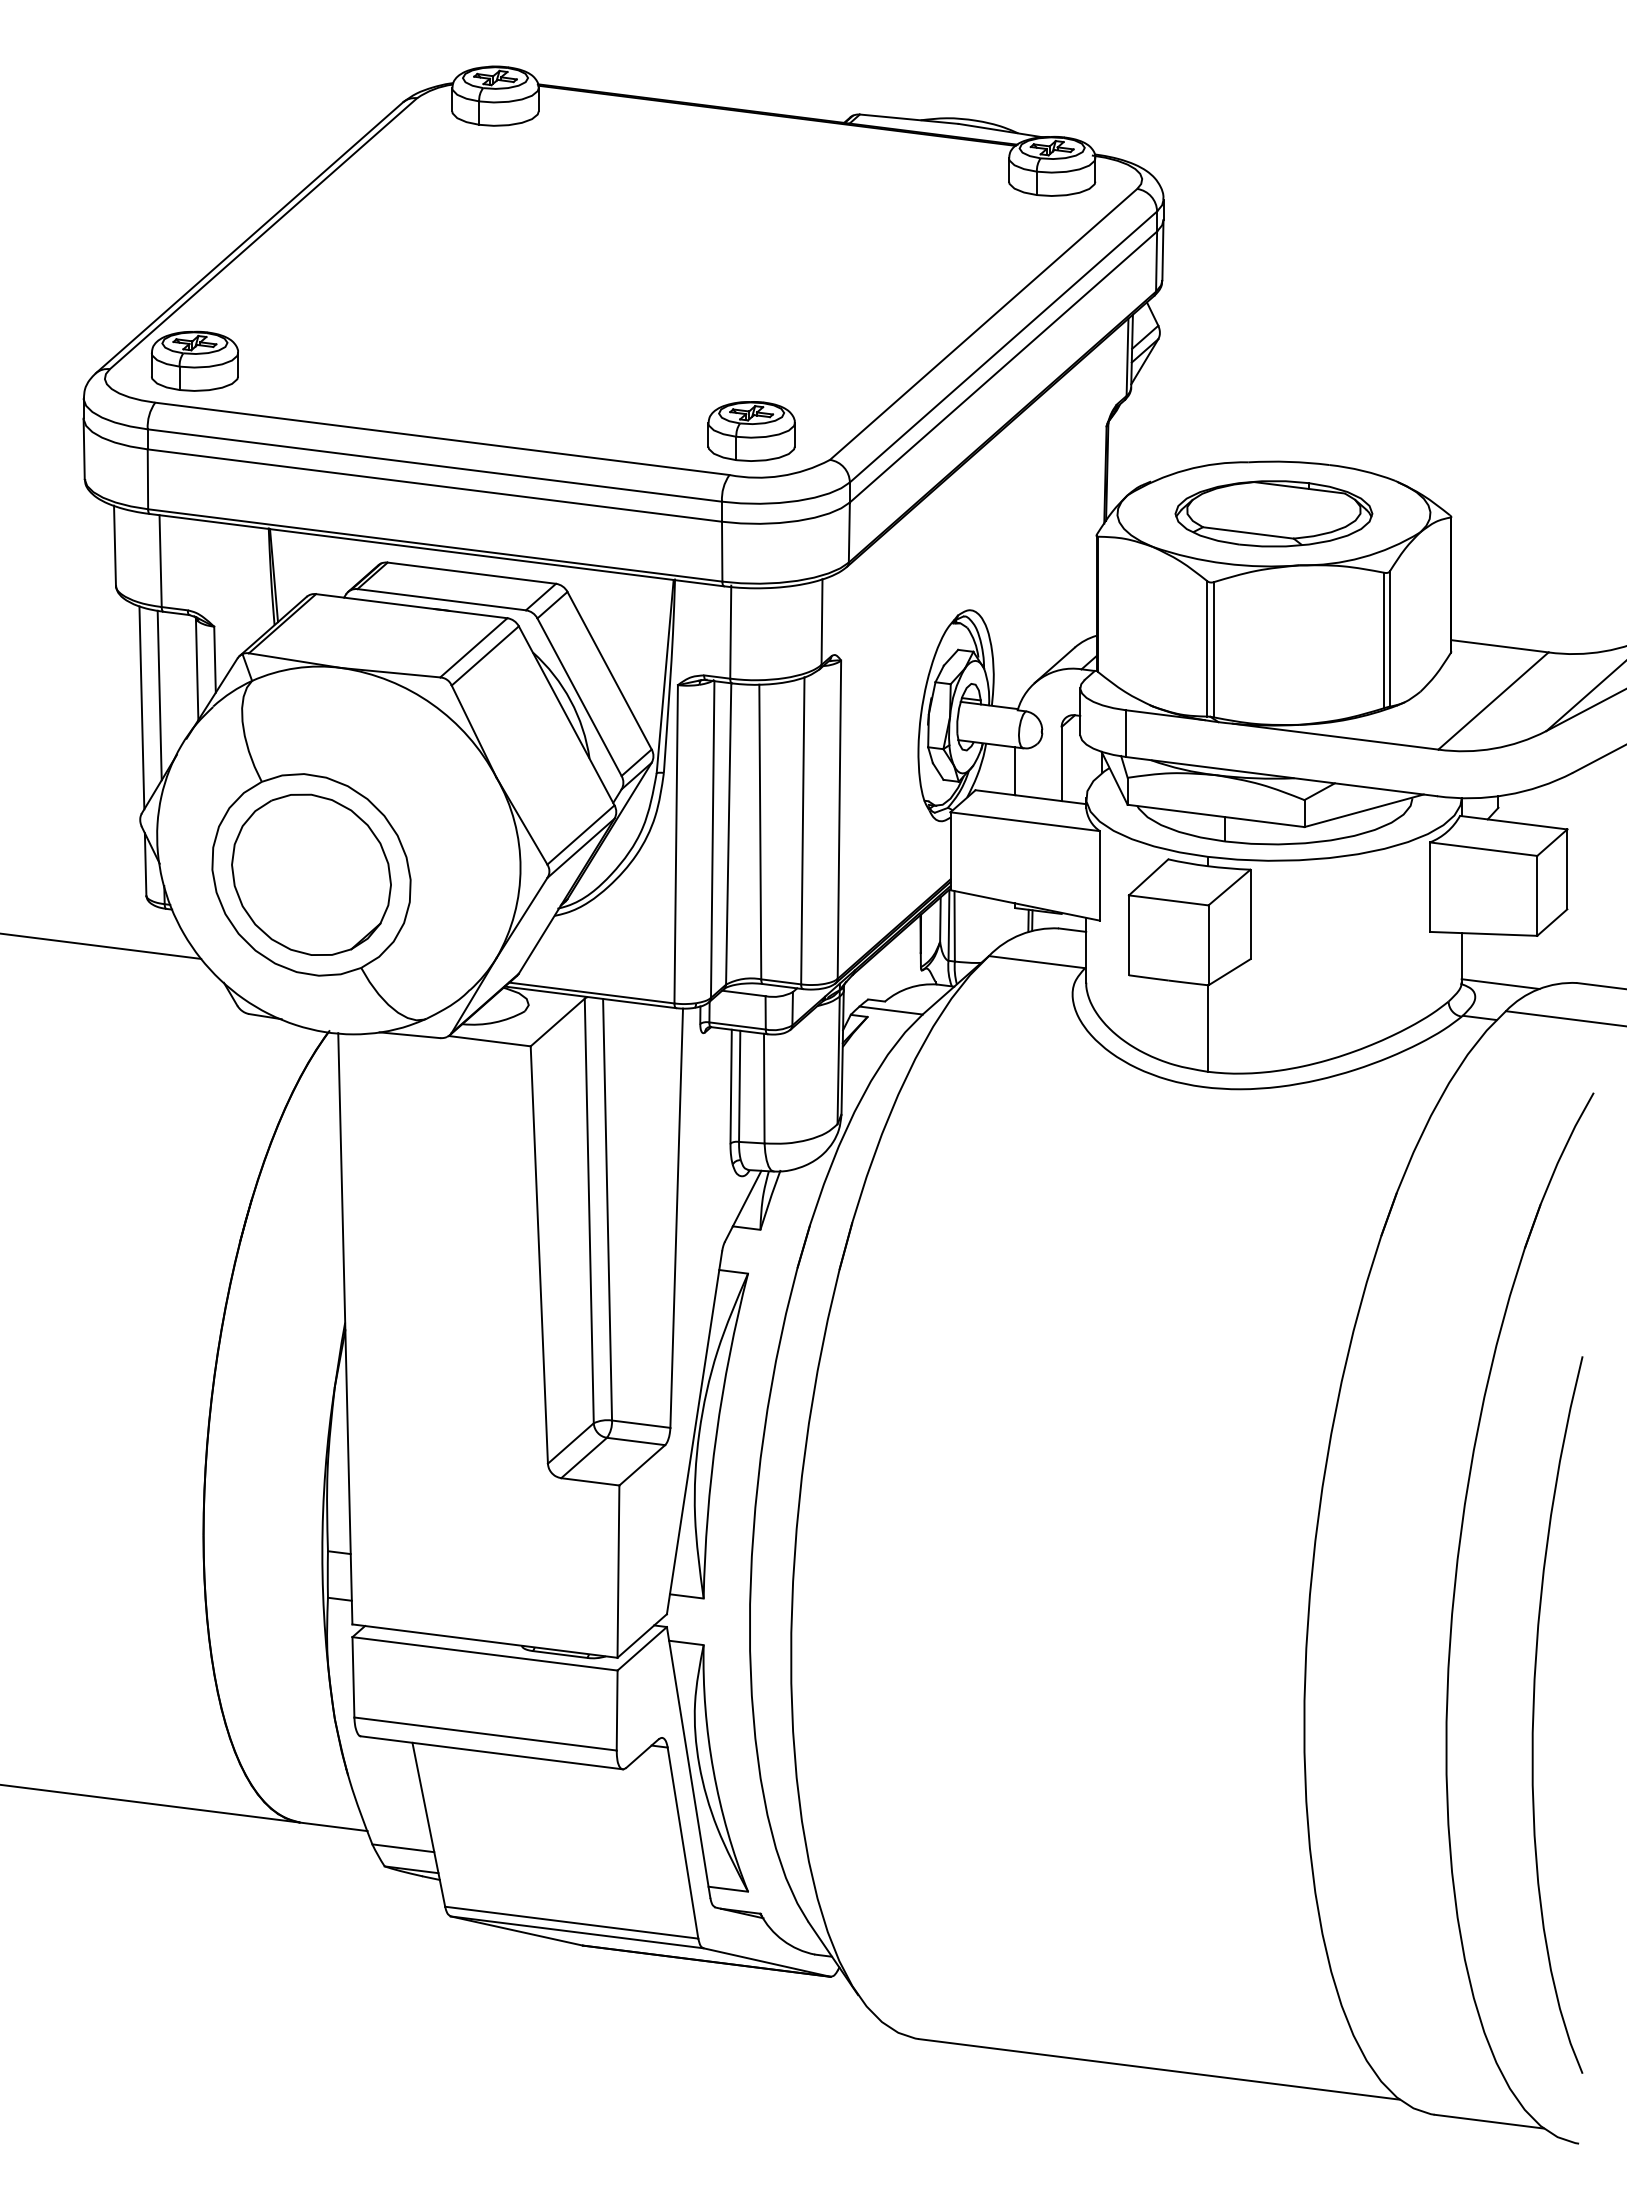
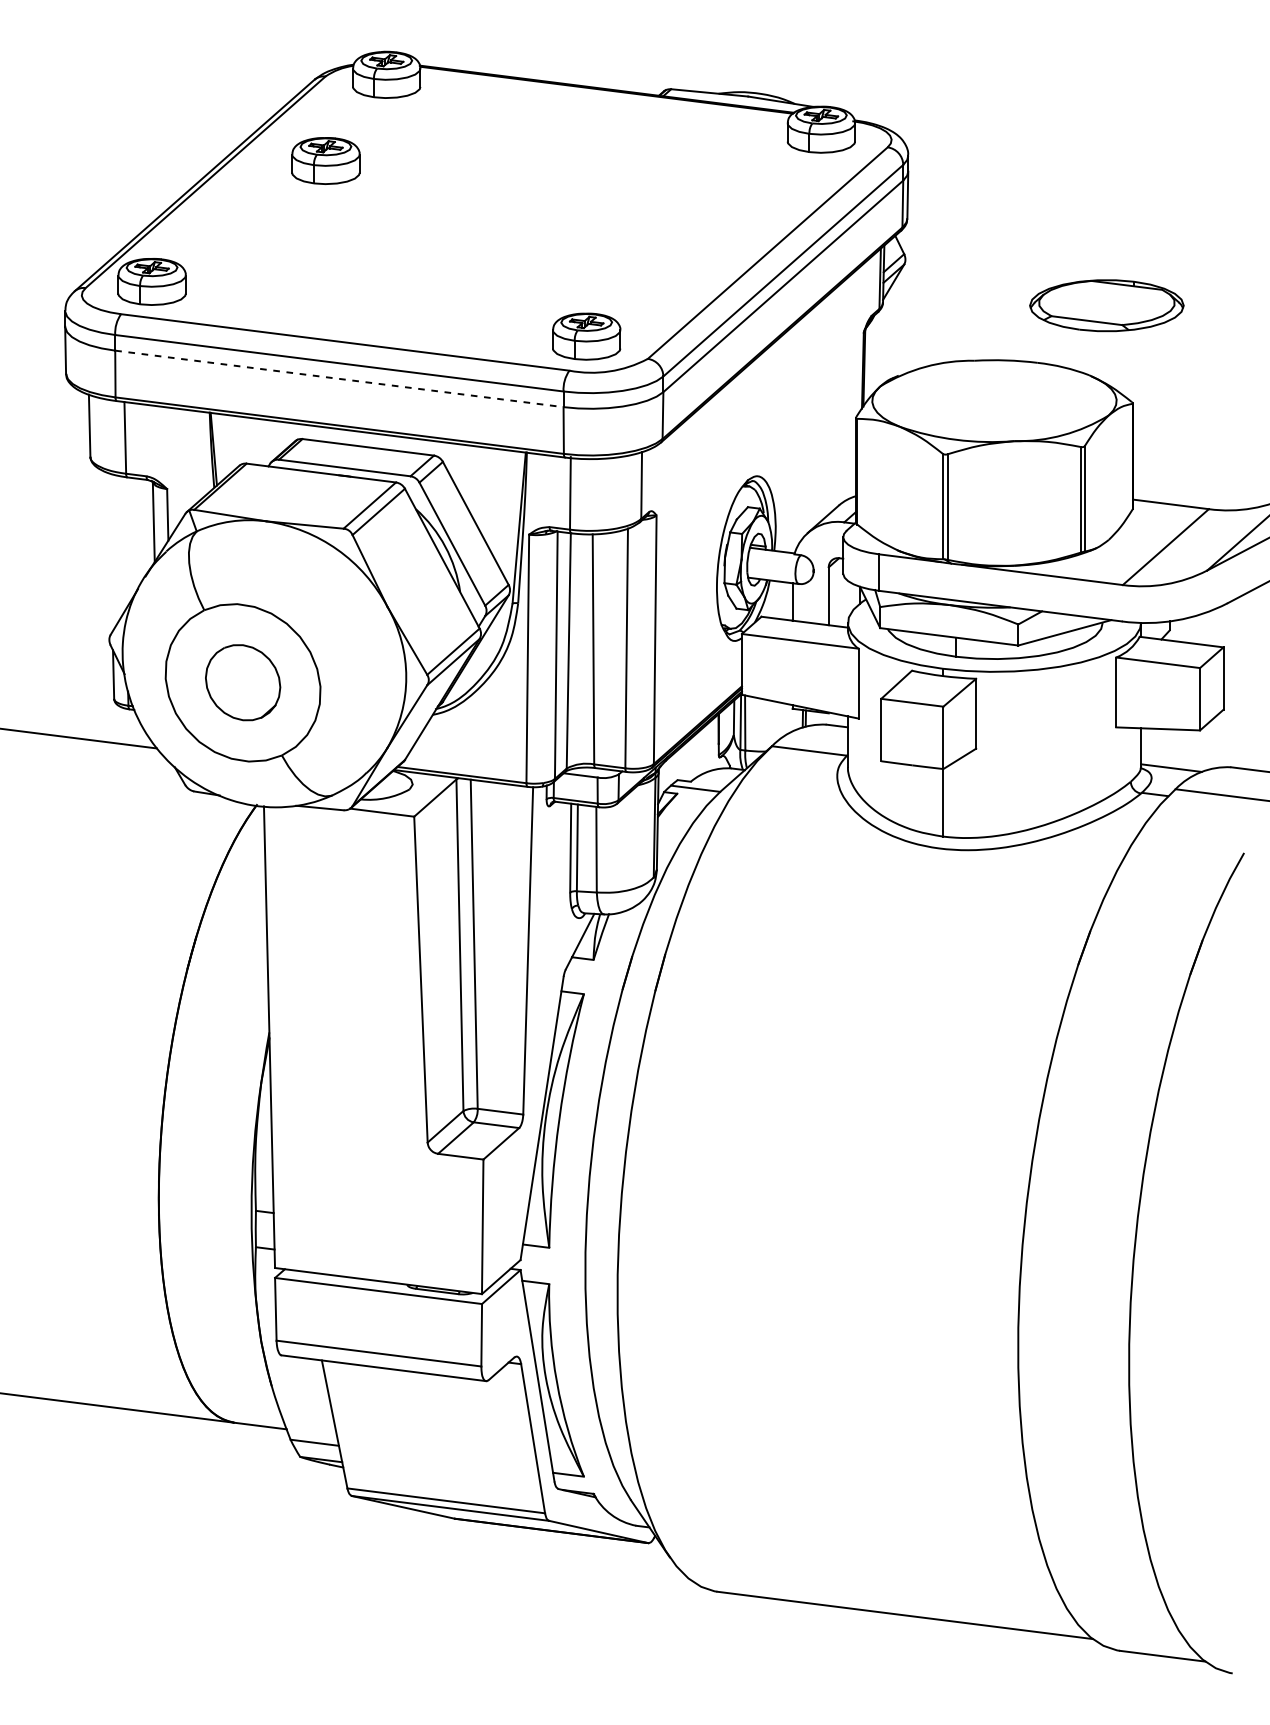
part: (417, 206) -> (325, 161), added
line: (435, 485) -> (339, 378), solid -> dashed
part: (1273, 513) -> (1106, 305), moved
line: (159, 695) -> (124, 542), removed
line: (141, 707) -> (110, 552), removed
part: (311, 874) -> (243, 682), size x0.6
curve: (1534, 1714) -> (1197, 1338), removed

